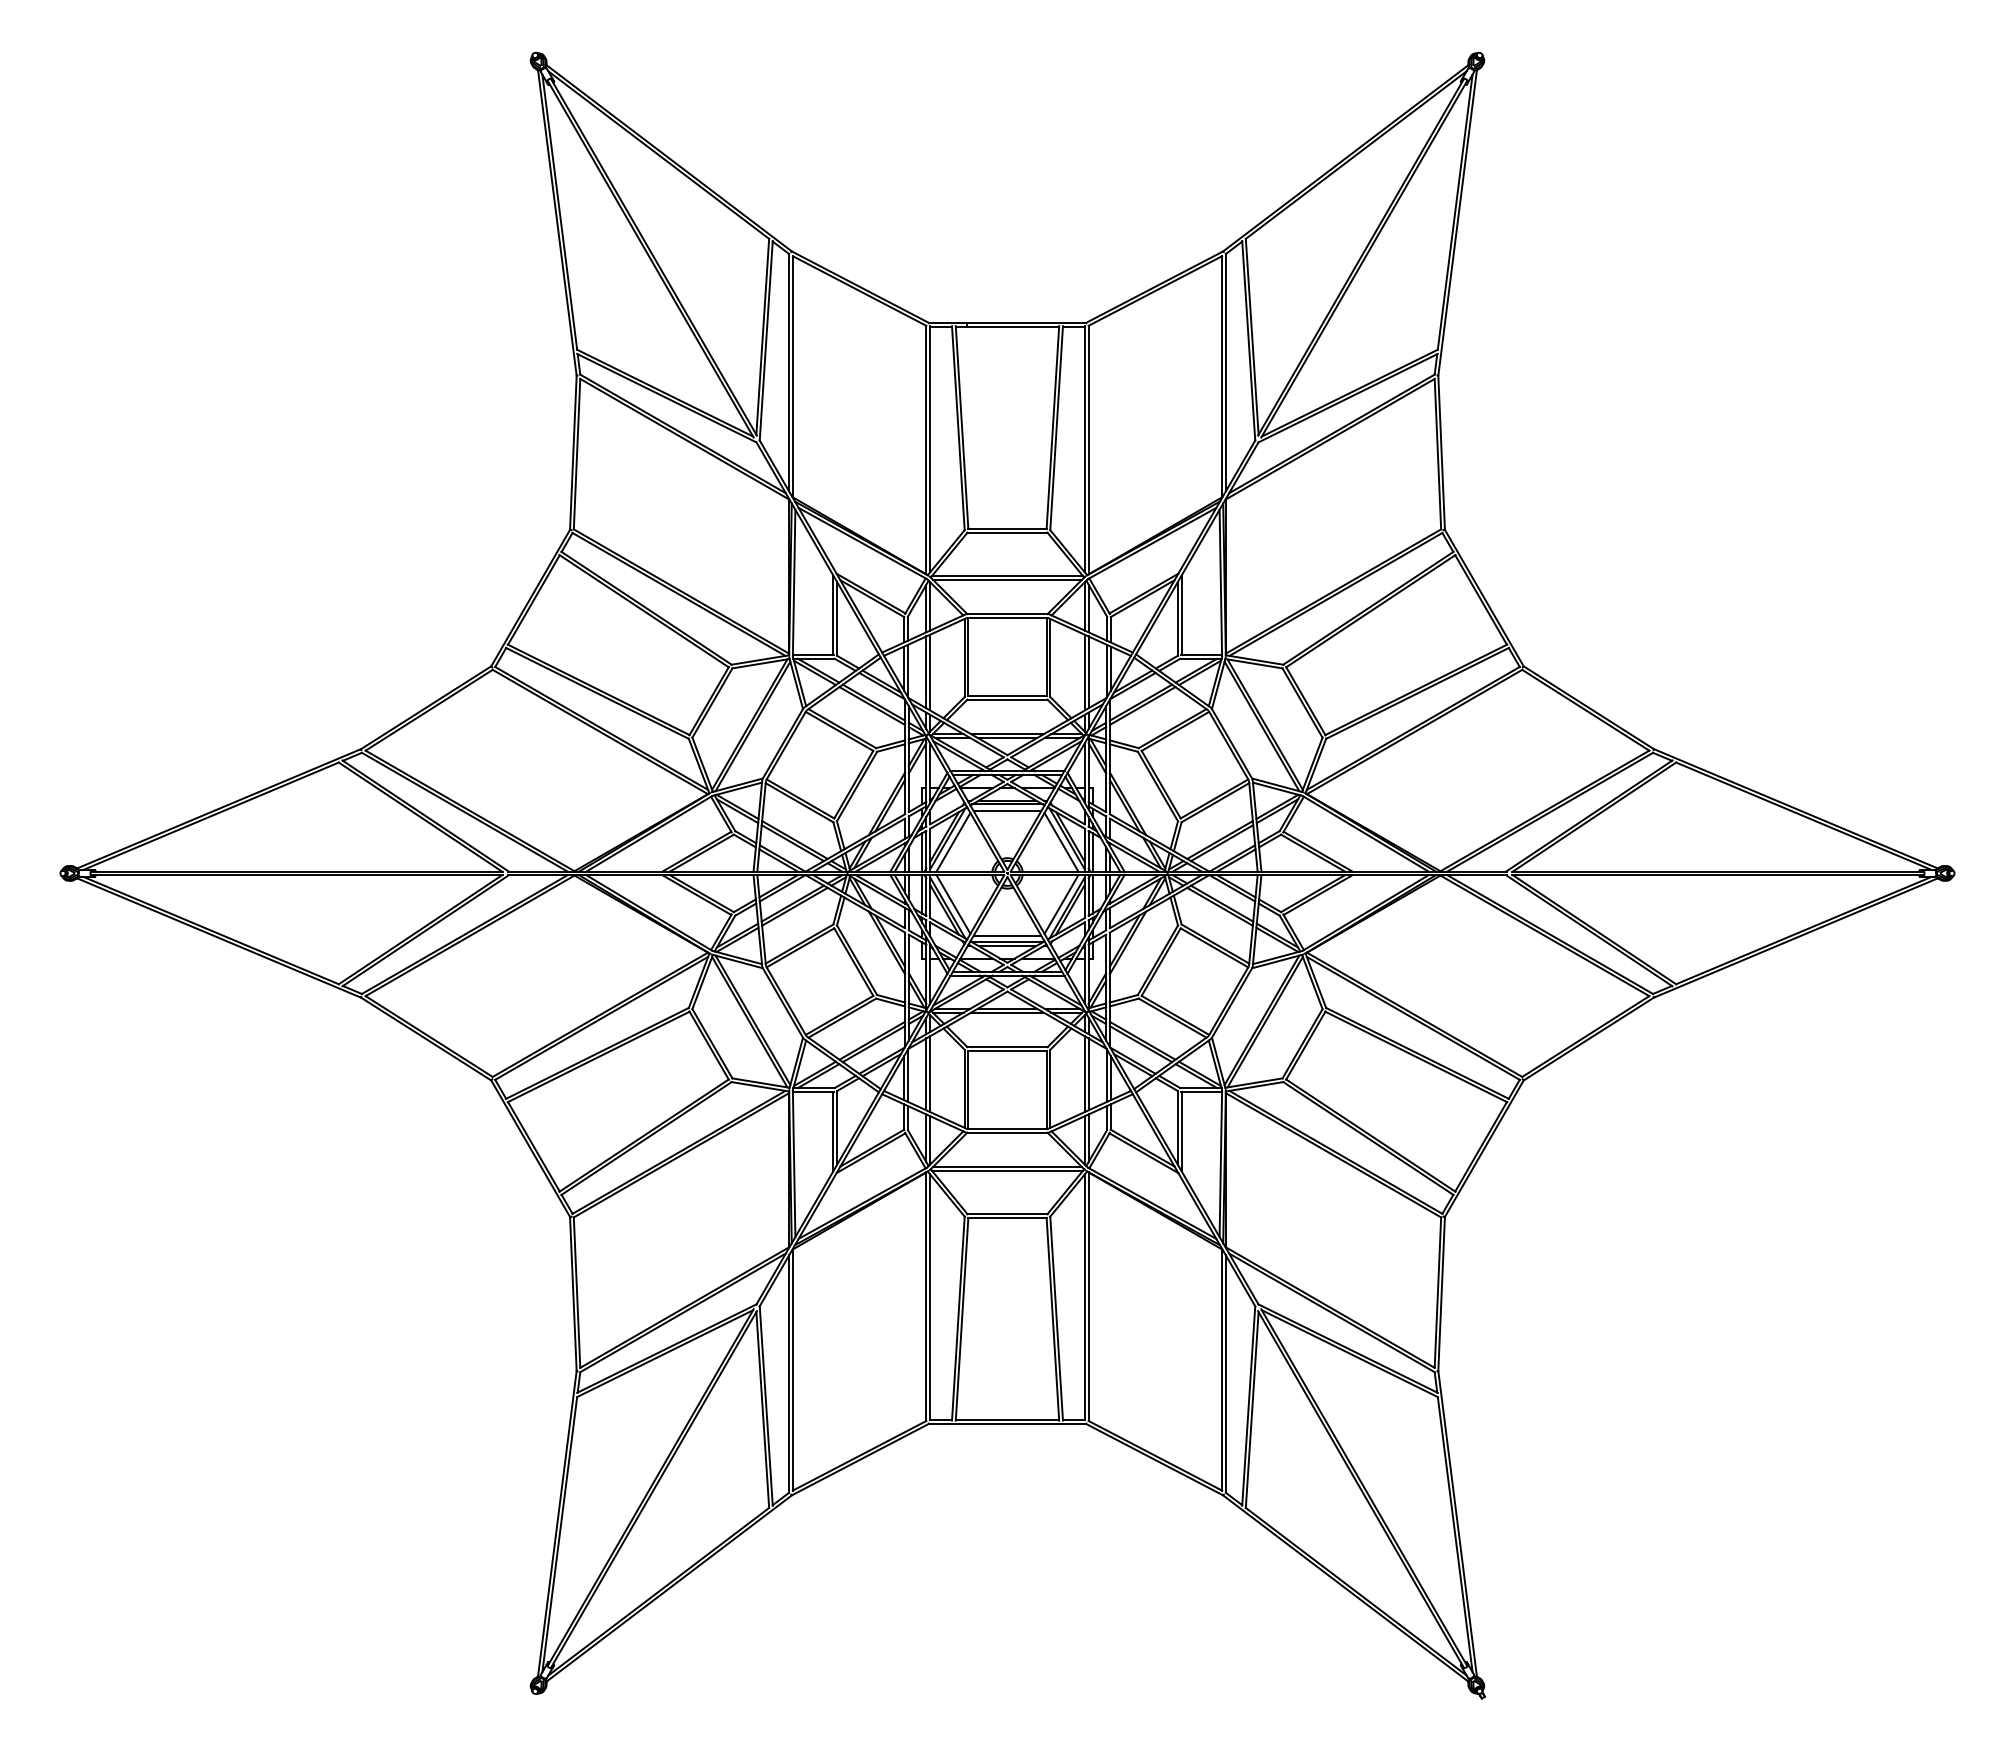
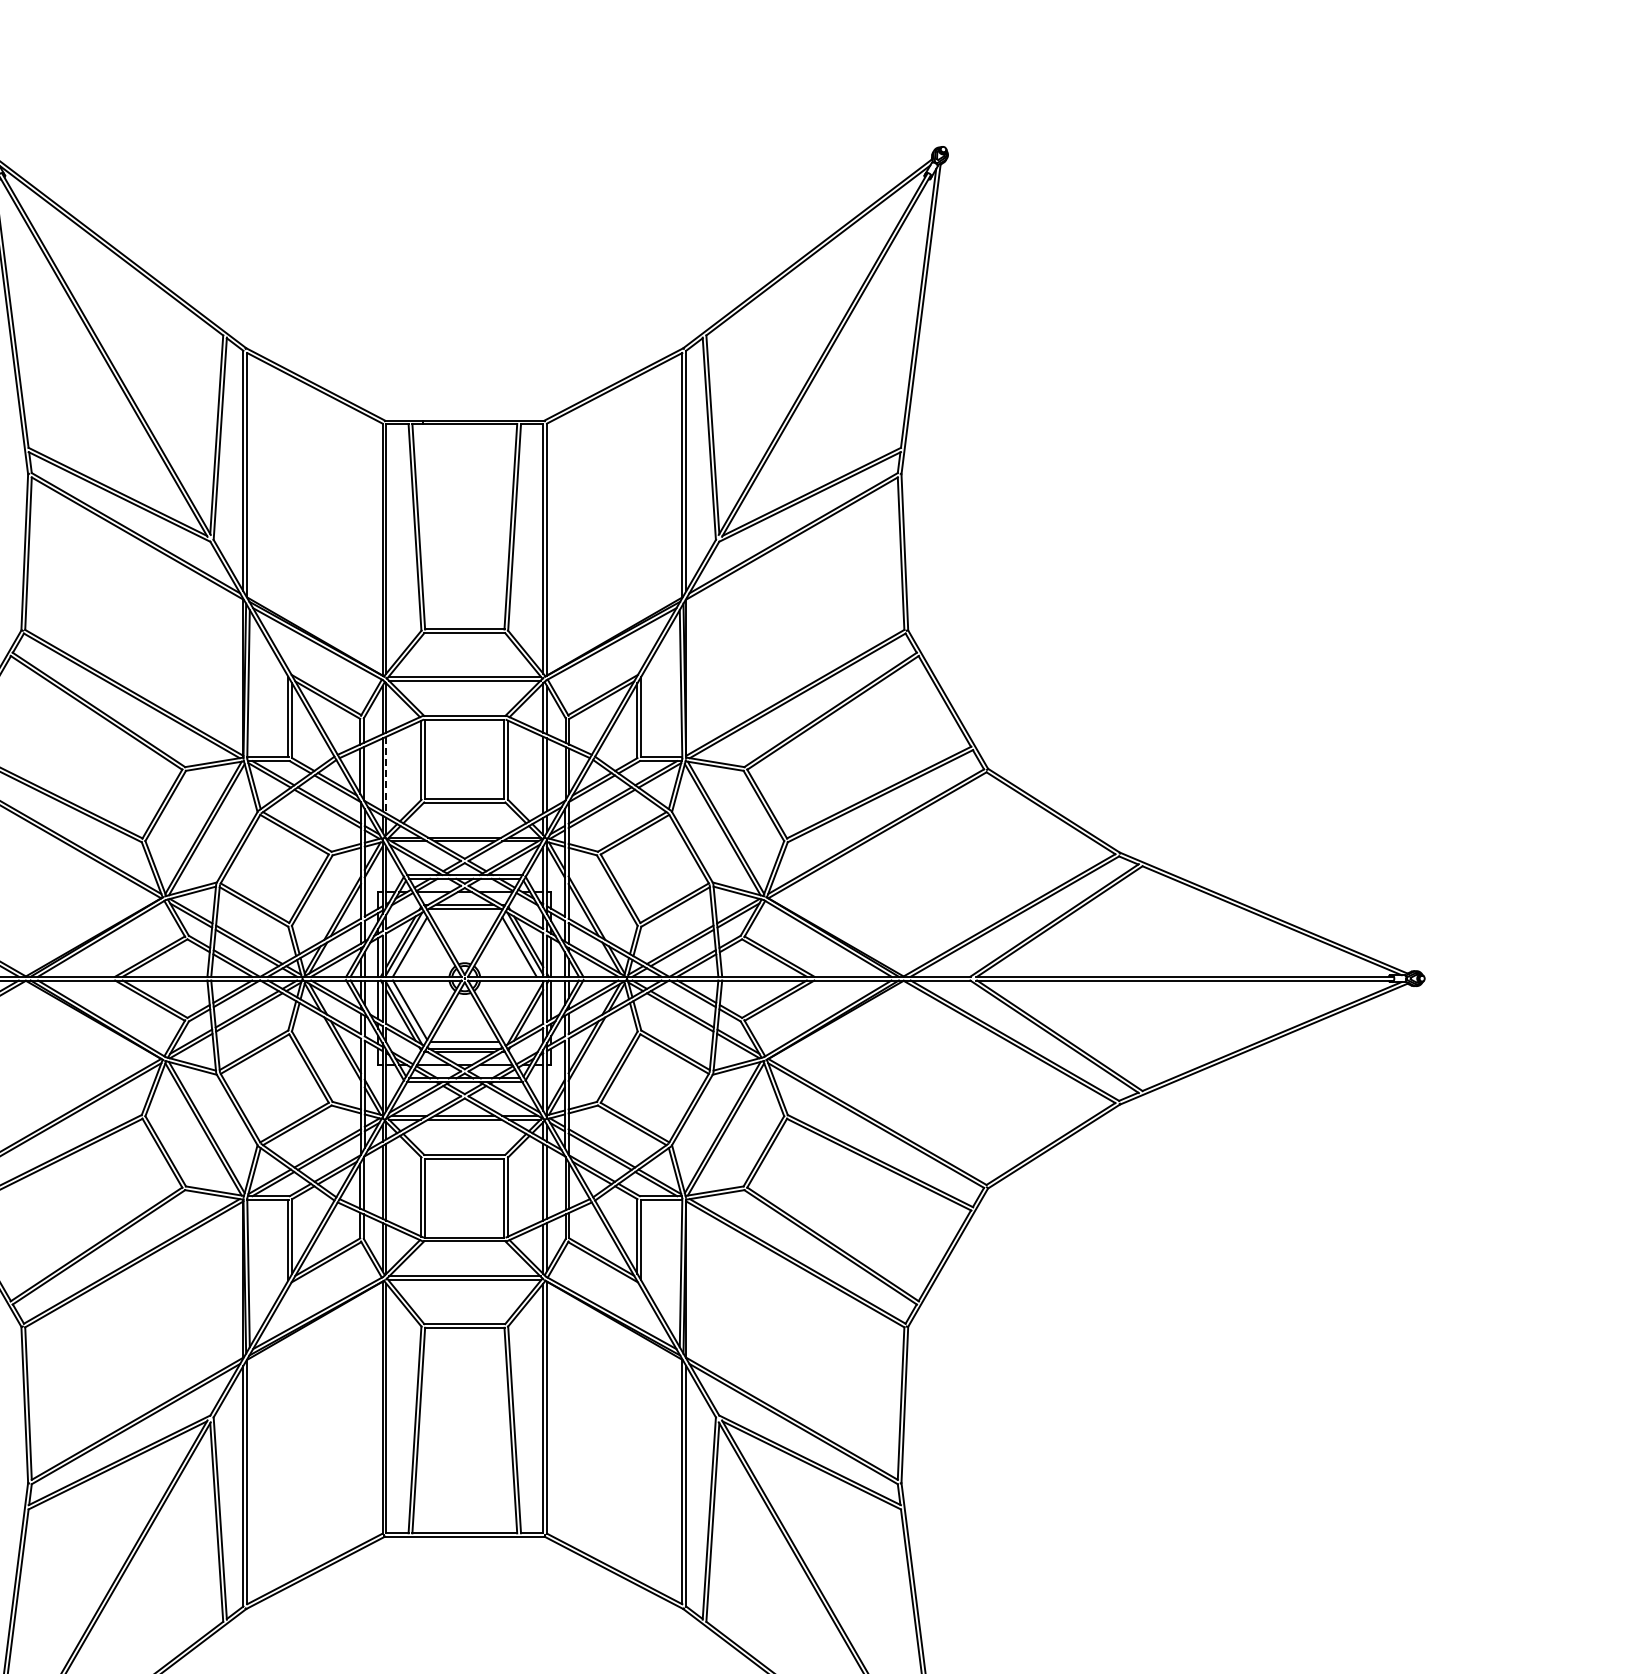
line: (930, 672) -> (386, 775), solid -> dashed
line: (1007, 811) -> (464, 915), removed
line: (1061, 904) -> (519, 1010), removed

